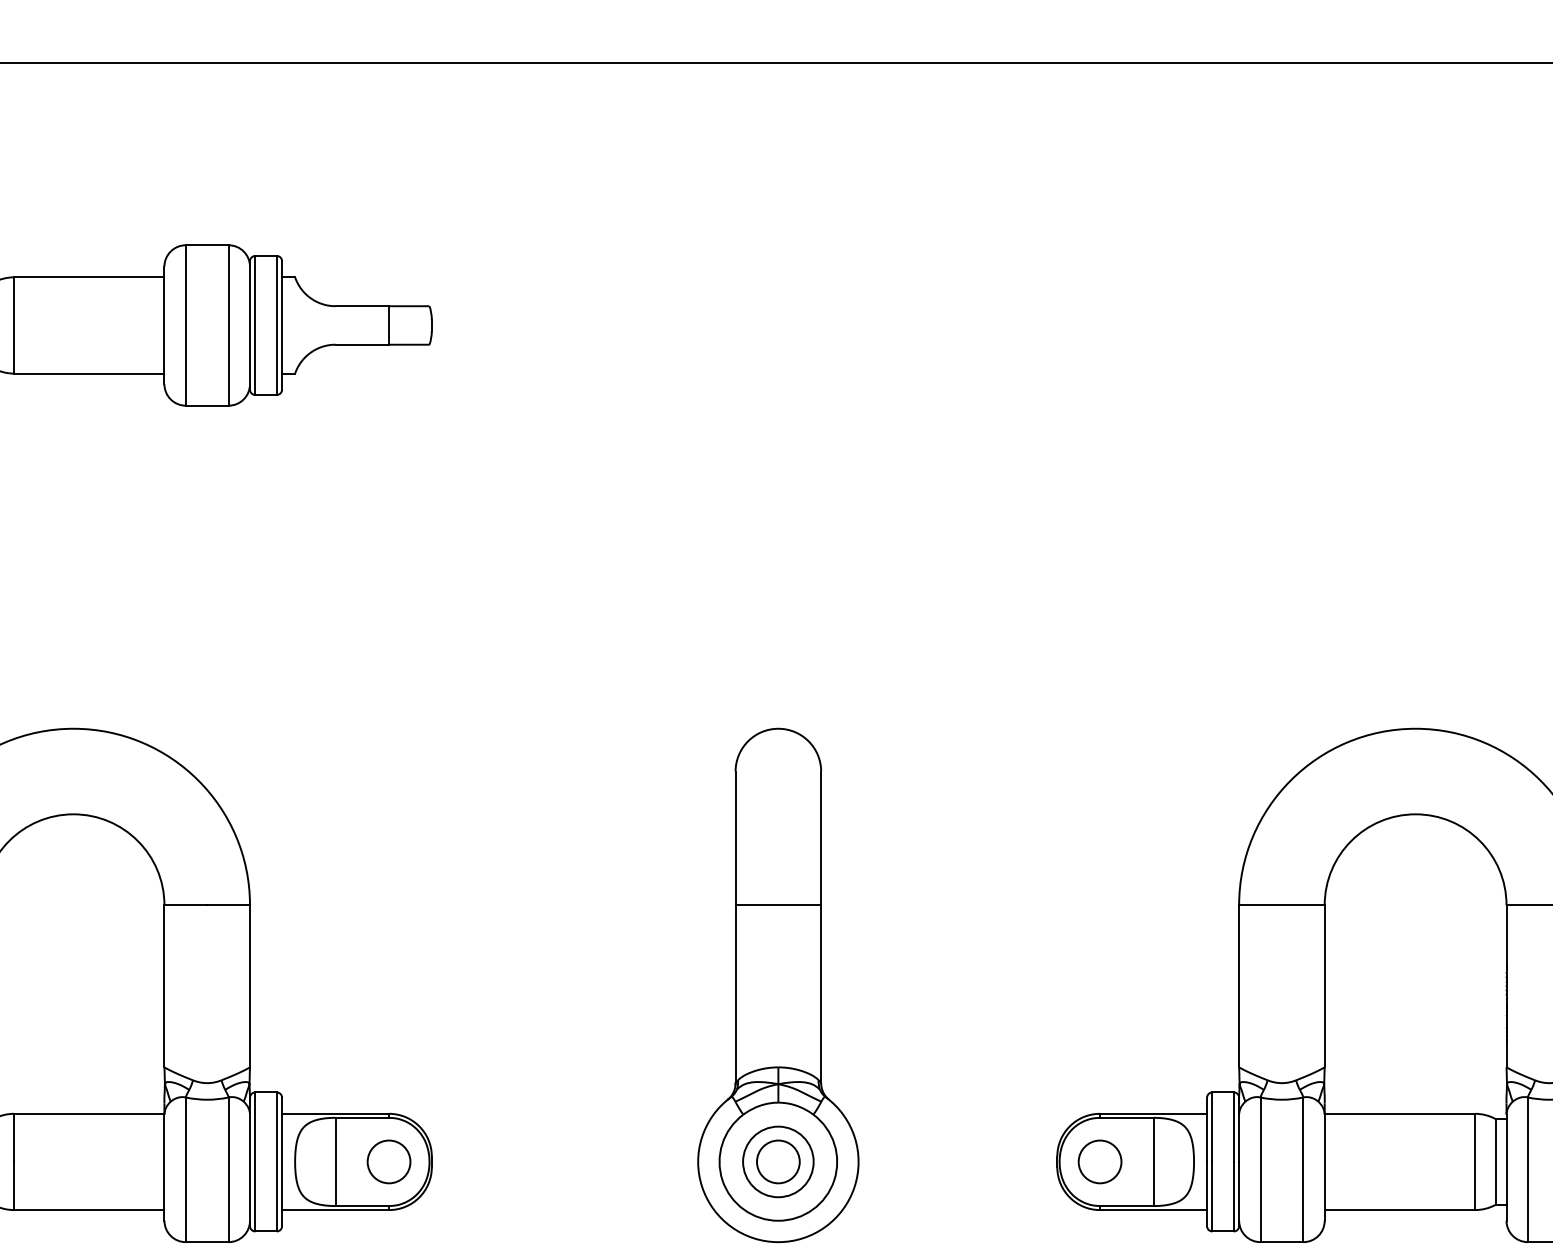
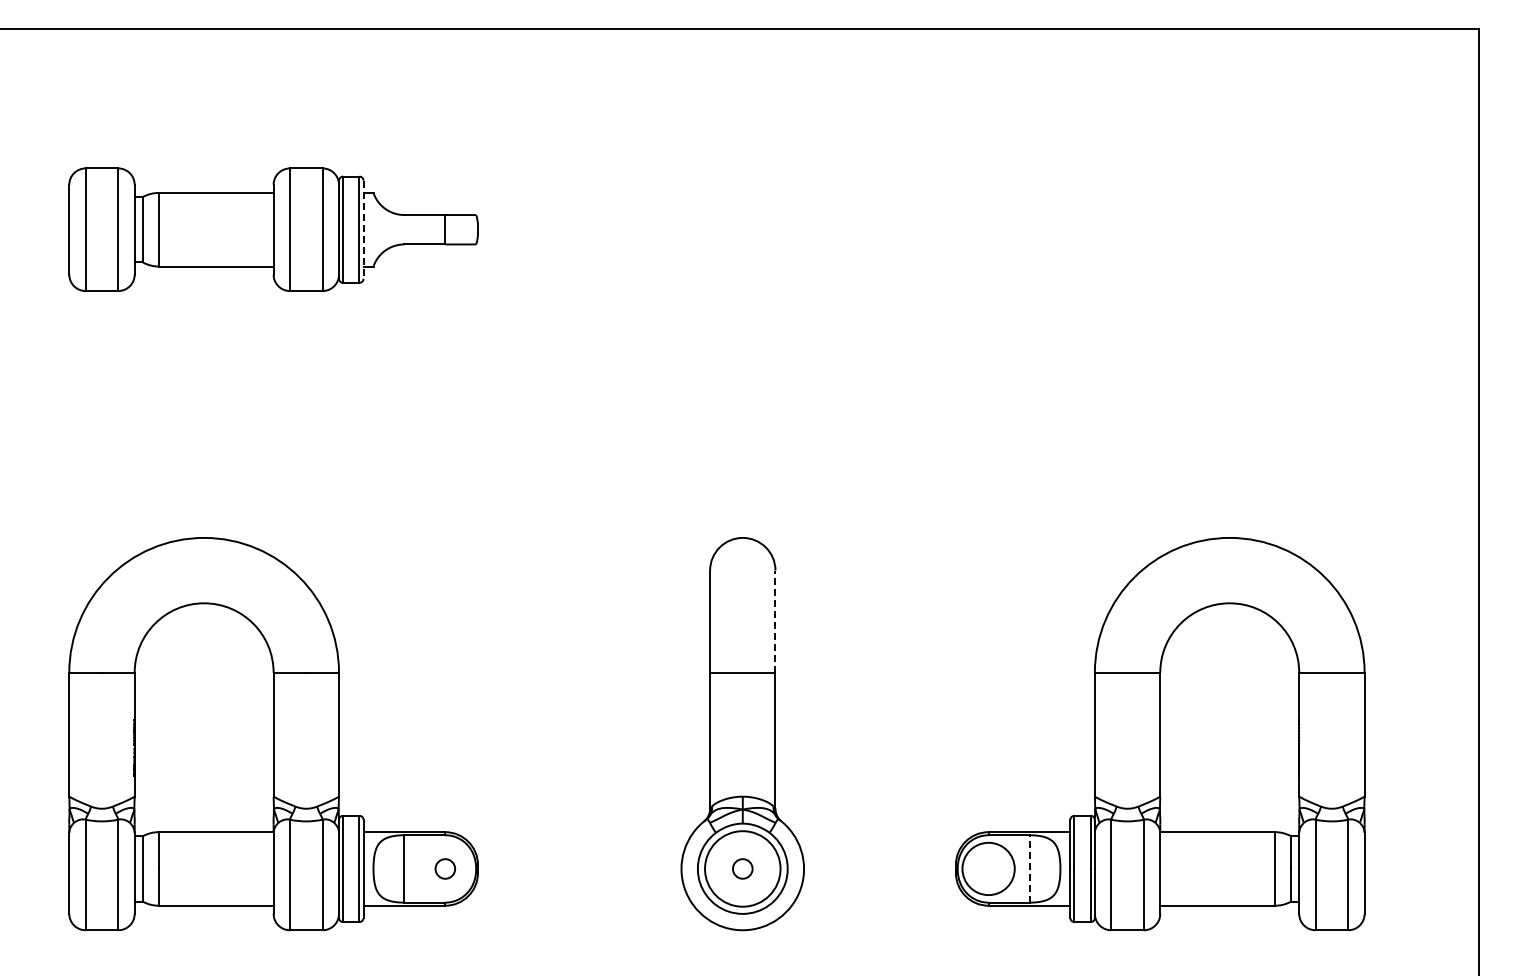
line: (282, 326) -> (363, 230), solid -> dashed
line: (821, 838) -> (775, 621), solid -> dashed
circle: (389, 1161) -> (445, 868), size x0.6
circle: (778, 1161) -> (742, 868), size x0.6
circle: (778, 1161) -> (742, 868), size x1.4
circle: (1099, 1161) -> (988, 868), size x1.6
line: (1153, 1161) -> (1029, 868), solid -> dashed

